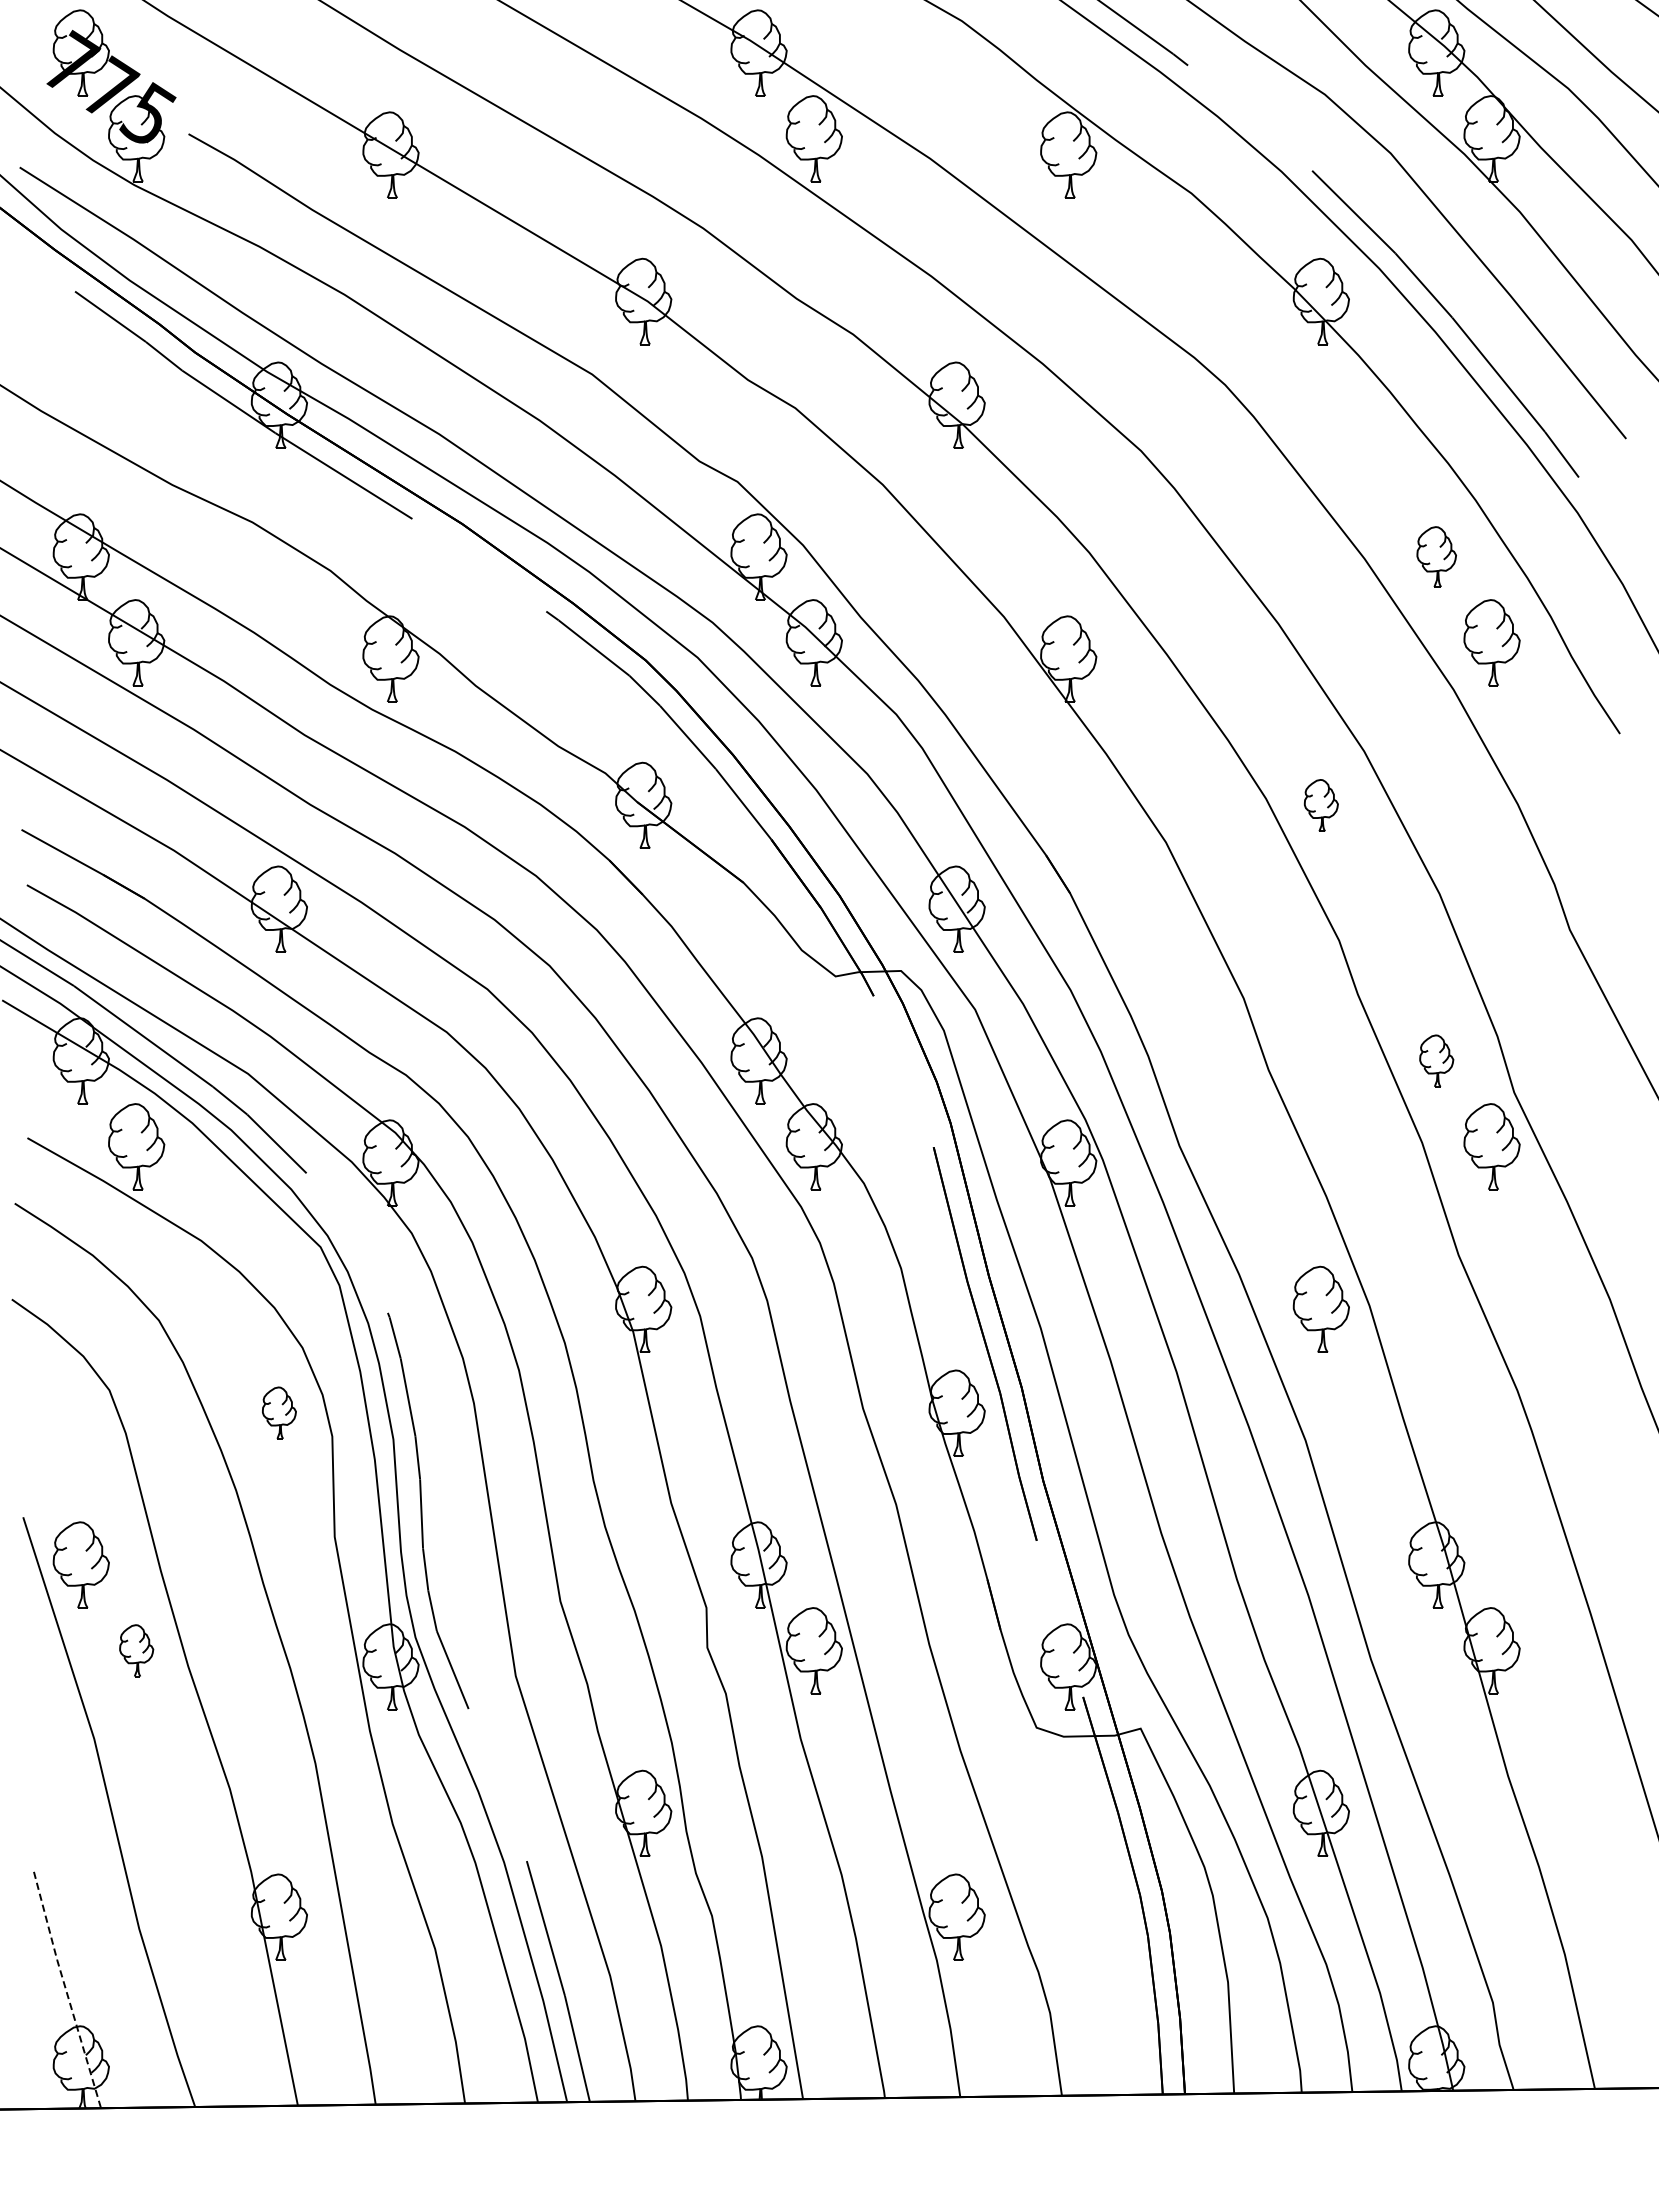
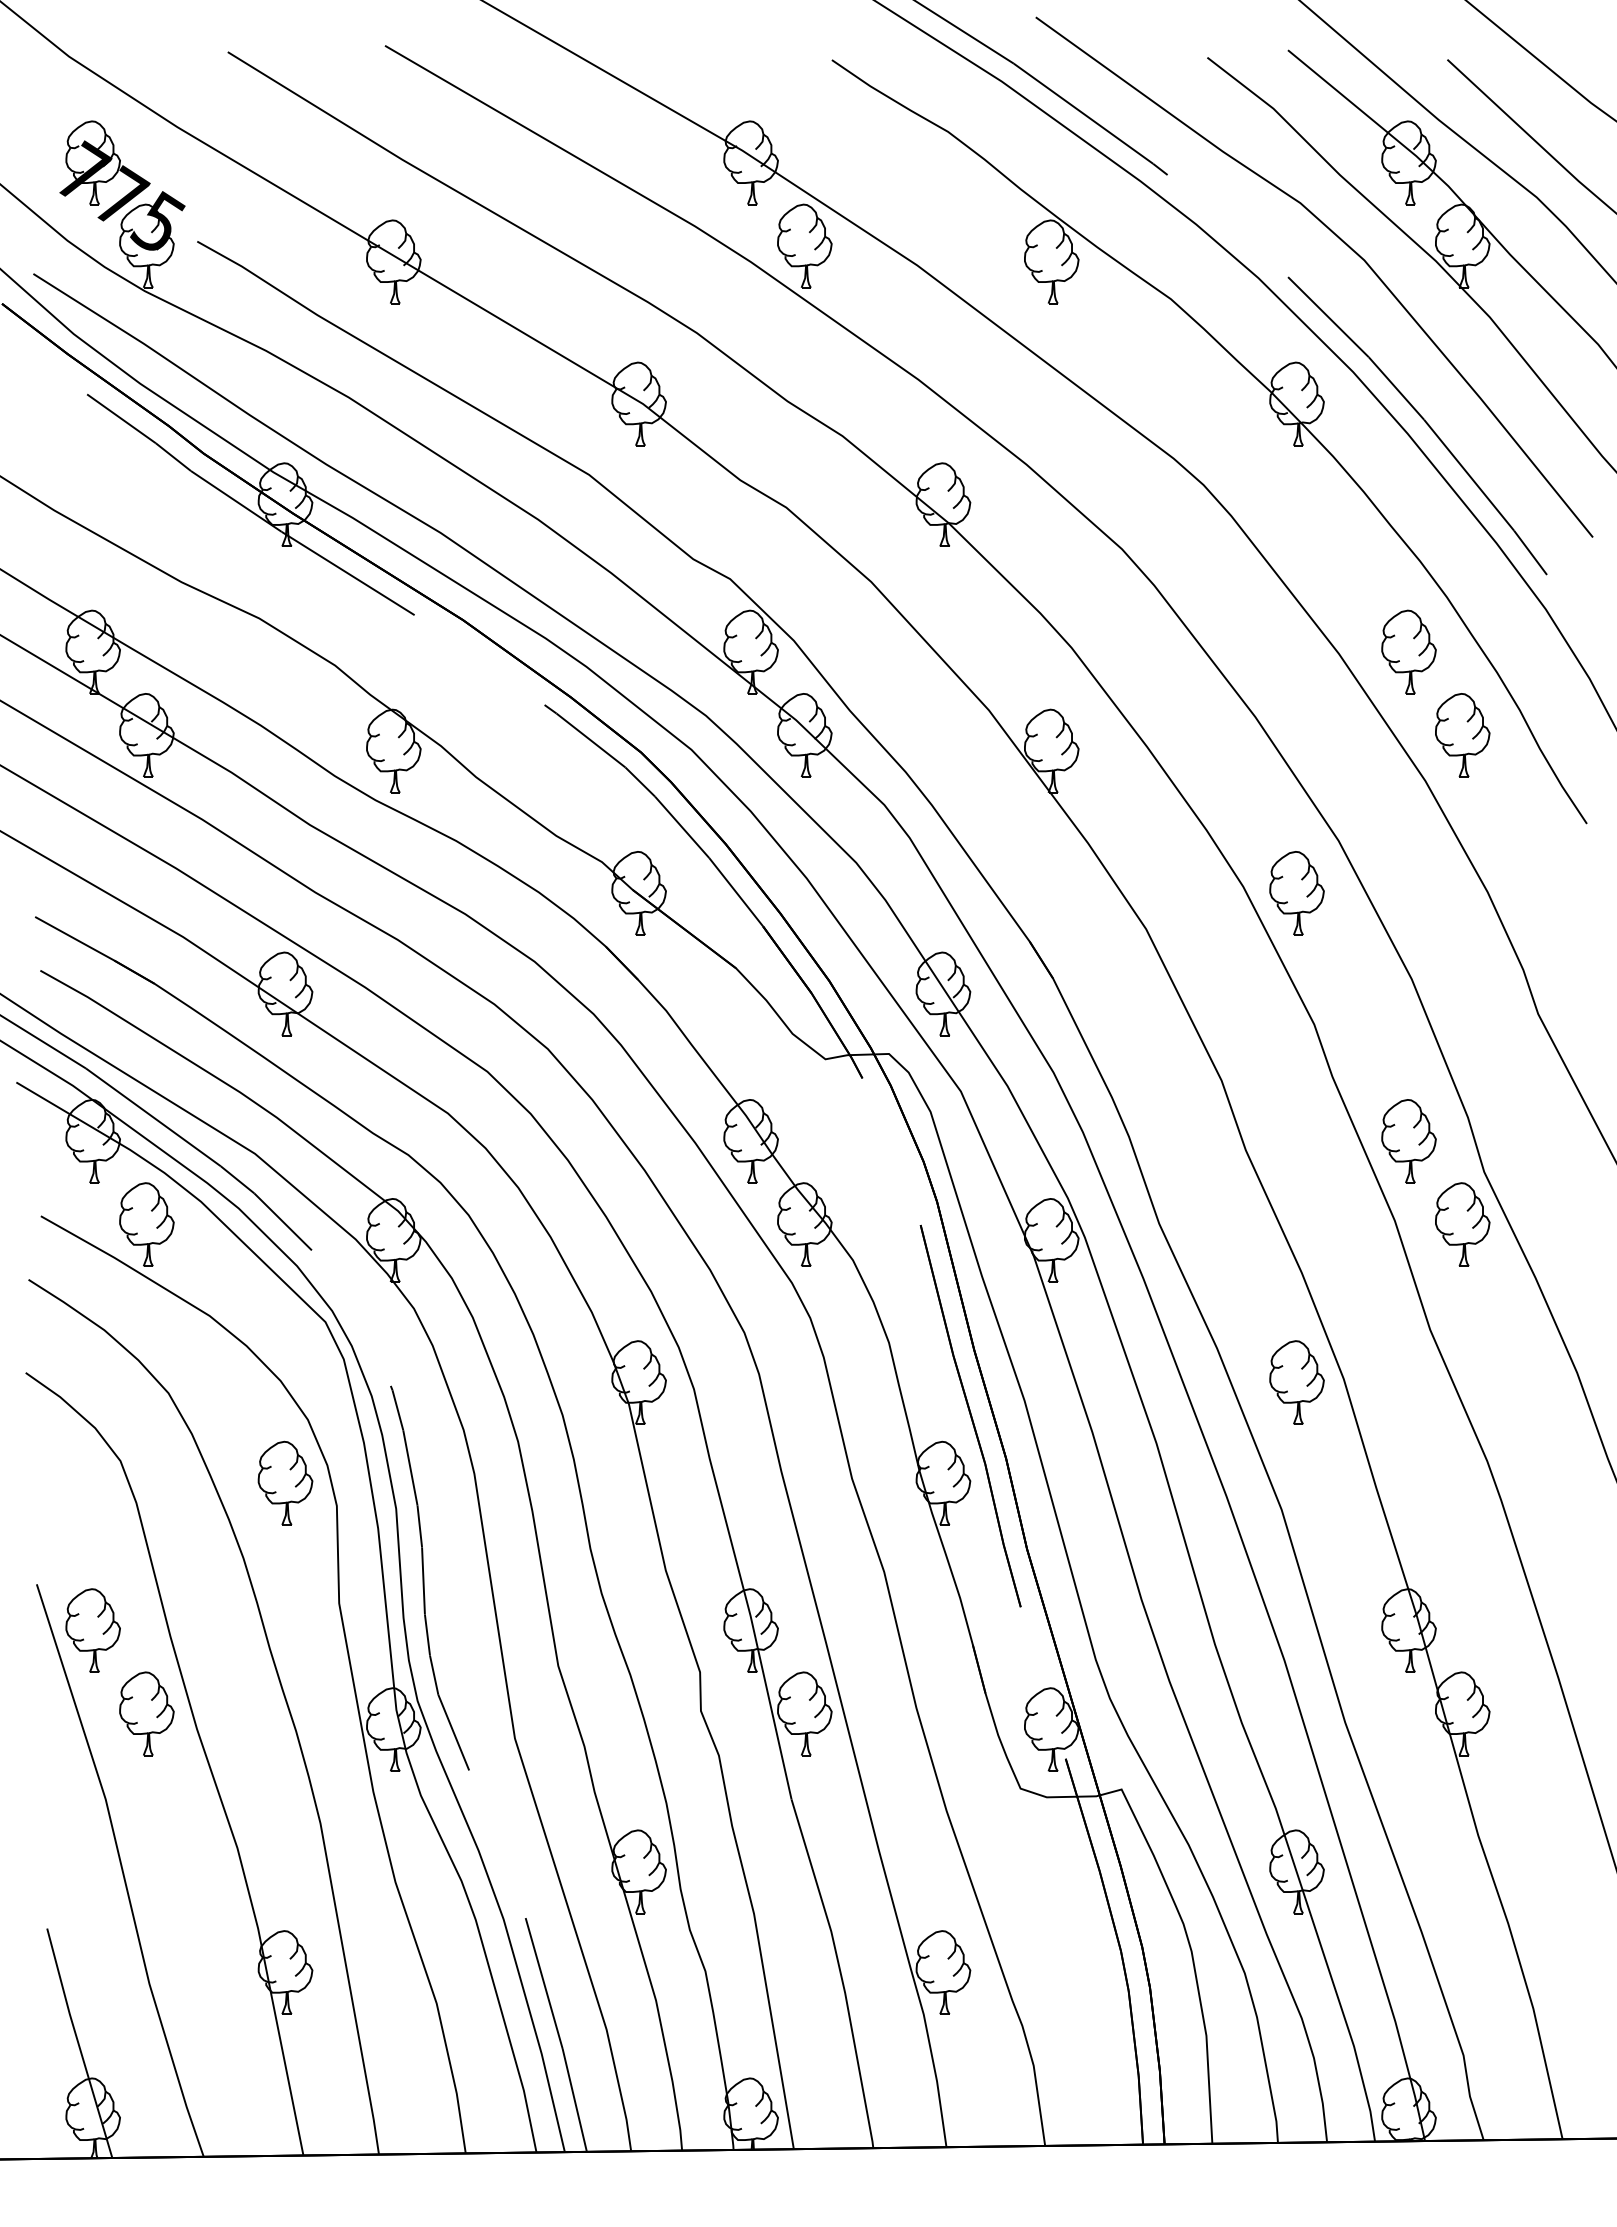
part: (1436, 556) -> (1408, 651), size x1.43
part: (1320, 805) -> (1296, 893), size x1.67
part: (1436, 1061) -> (1408, 1141), size x1.67
part: (279, 1412) -> (285, 1482), size x1.67
part: (136, 1650) -> (146, 1713), size x1.67
line: (66, 1990) -> (78, 2043), dashed -> solid

